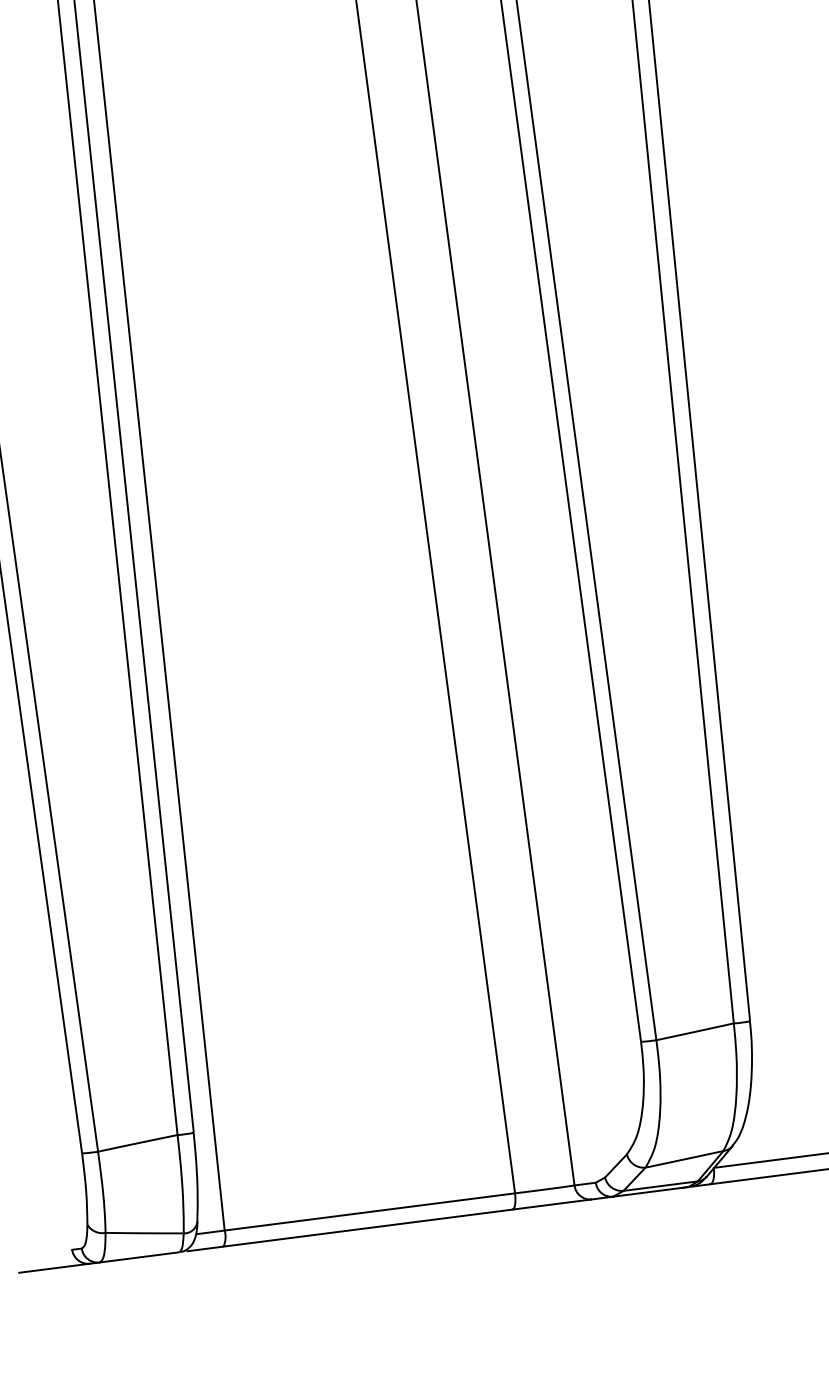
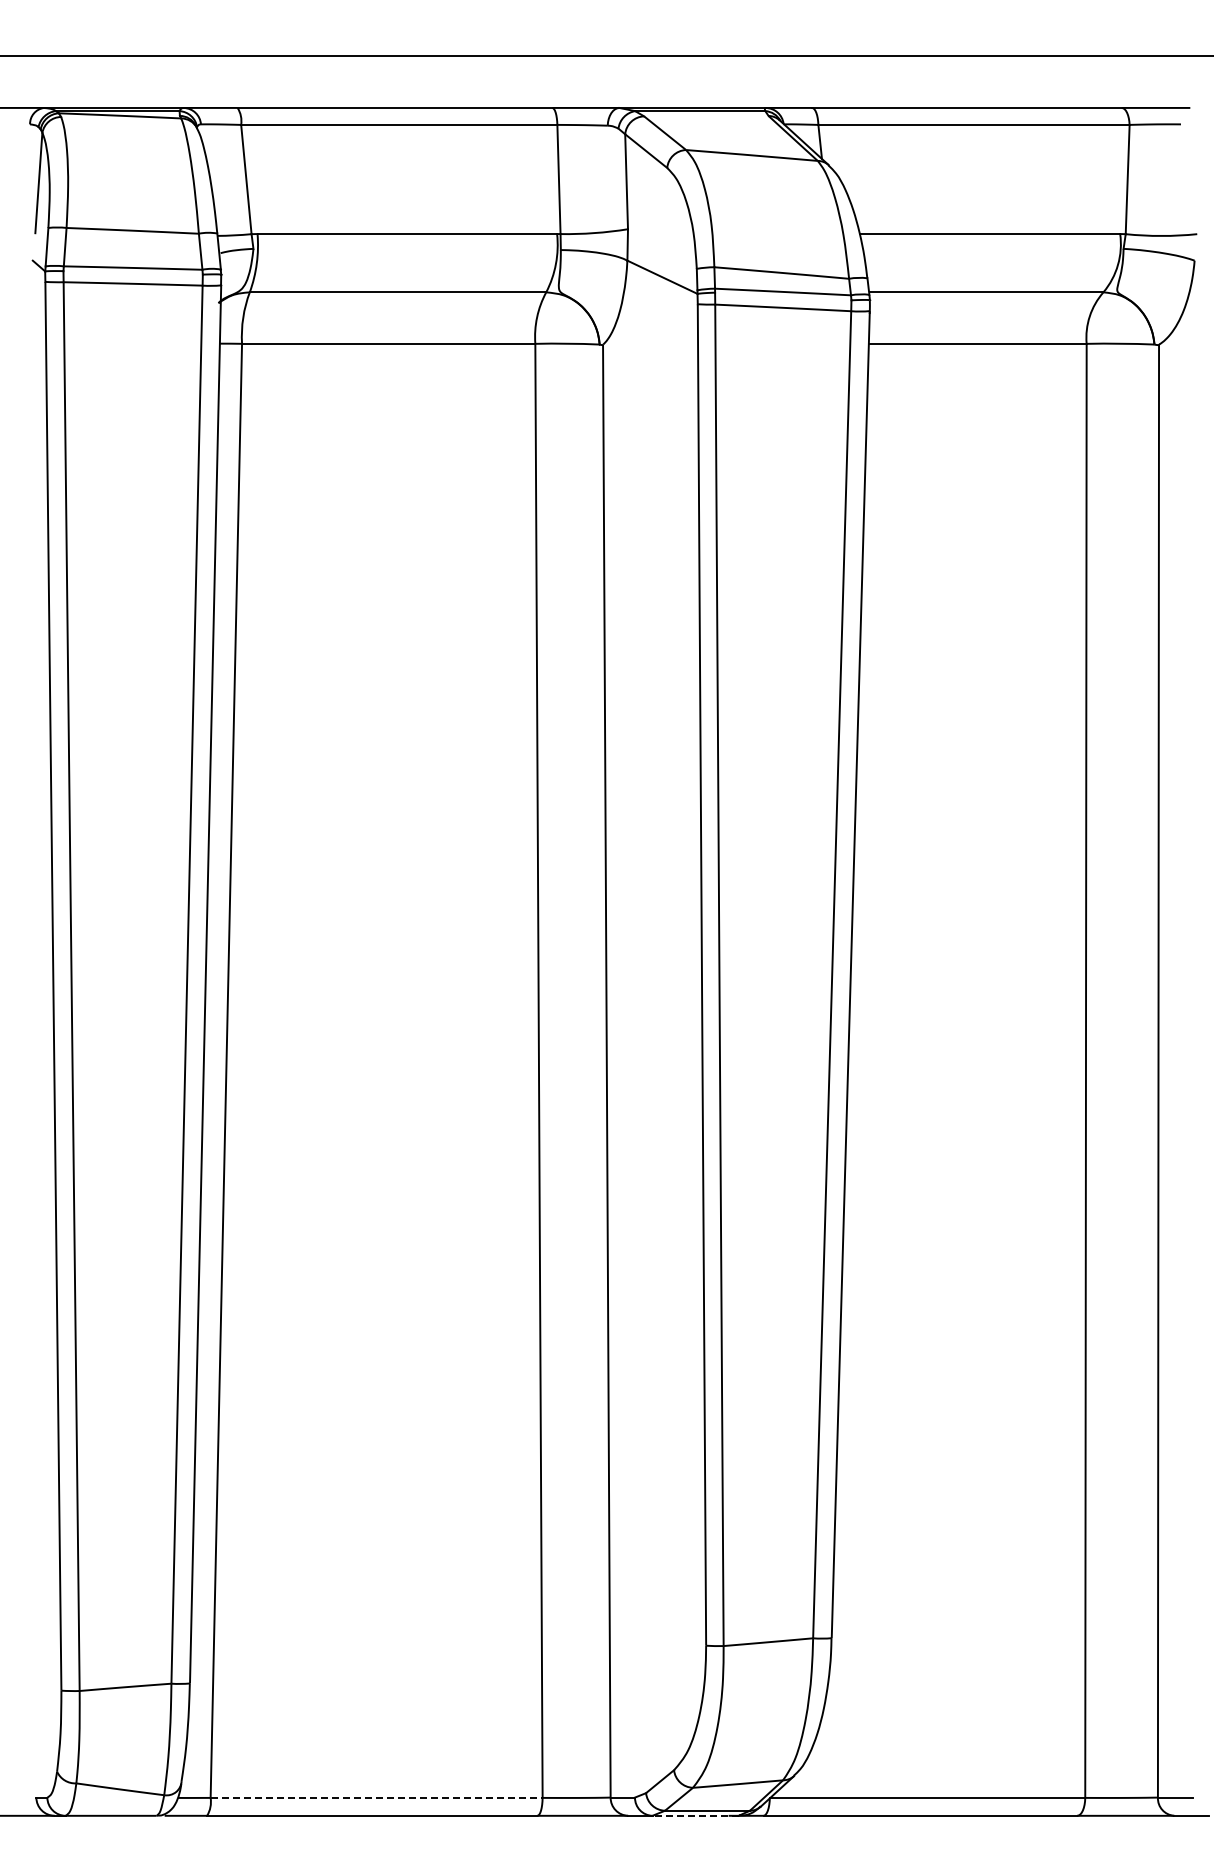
line: (650, 1191) -> (695, 1815), solid -> dashed
line: (369, 1211) -> (376, 1797), solid -> dashed

